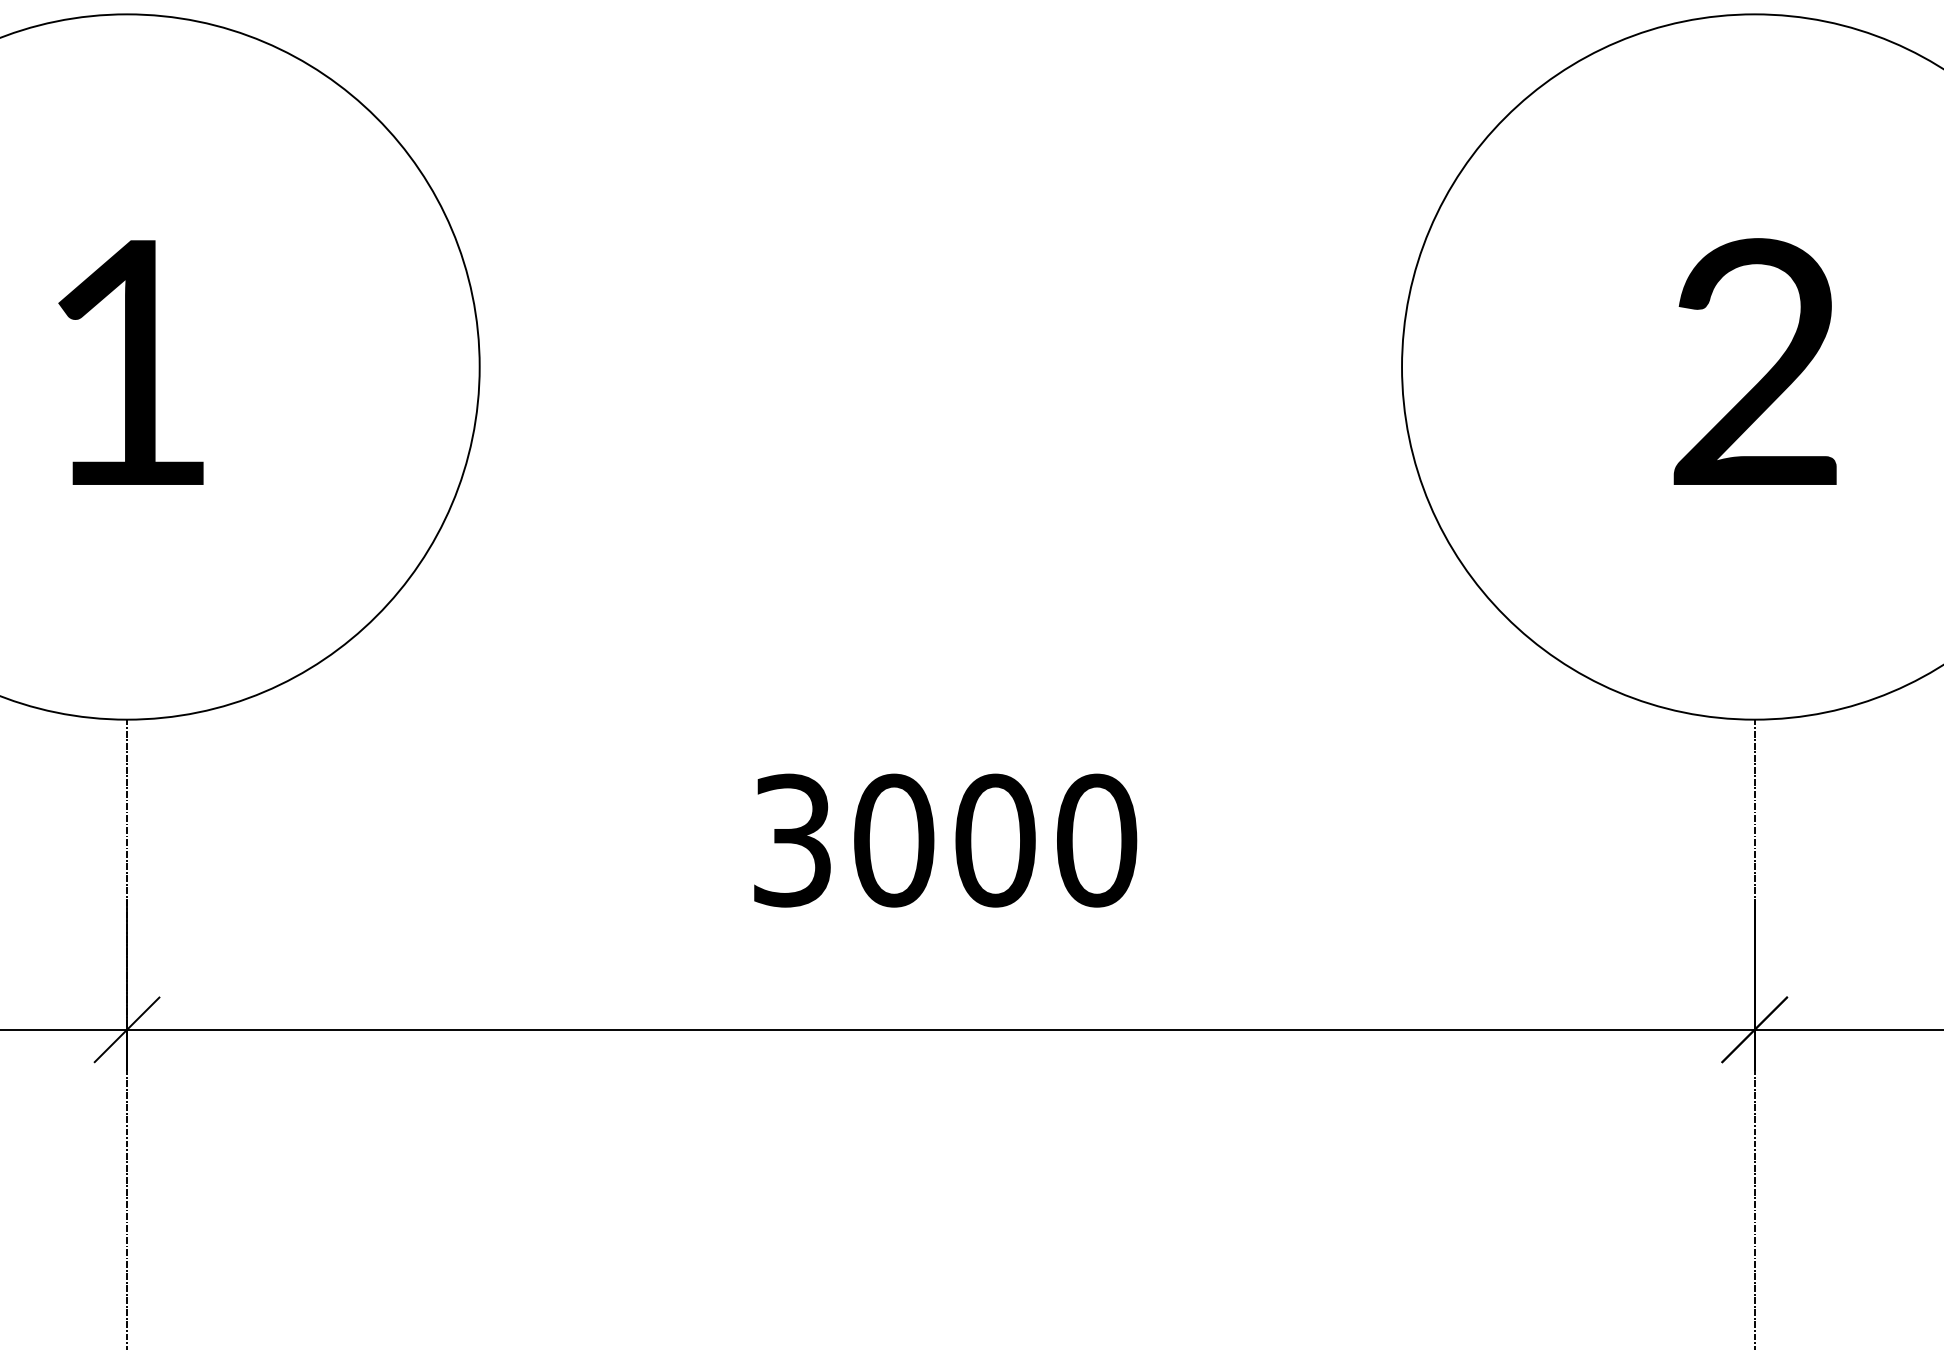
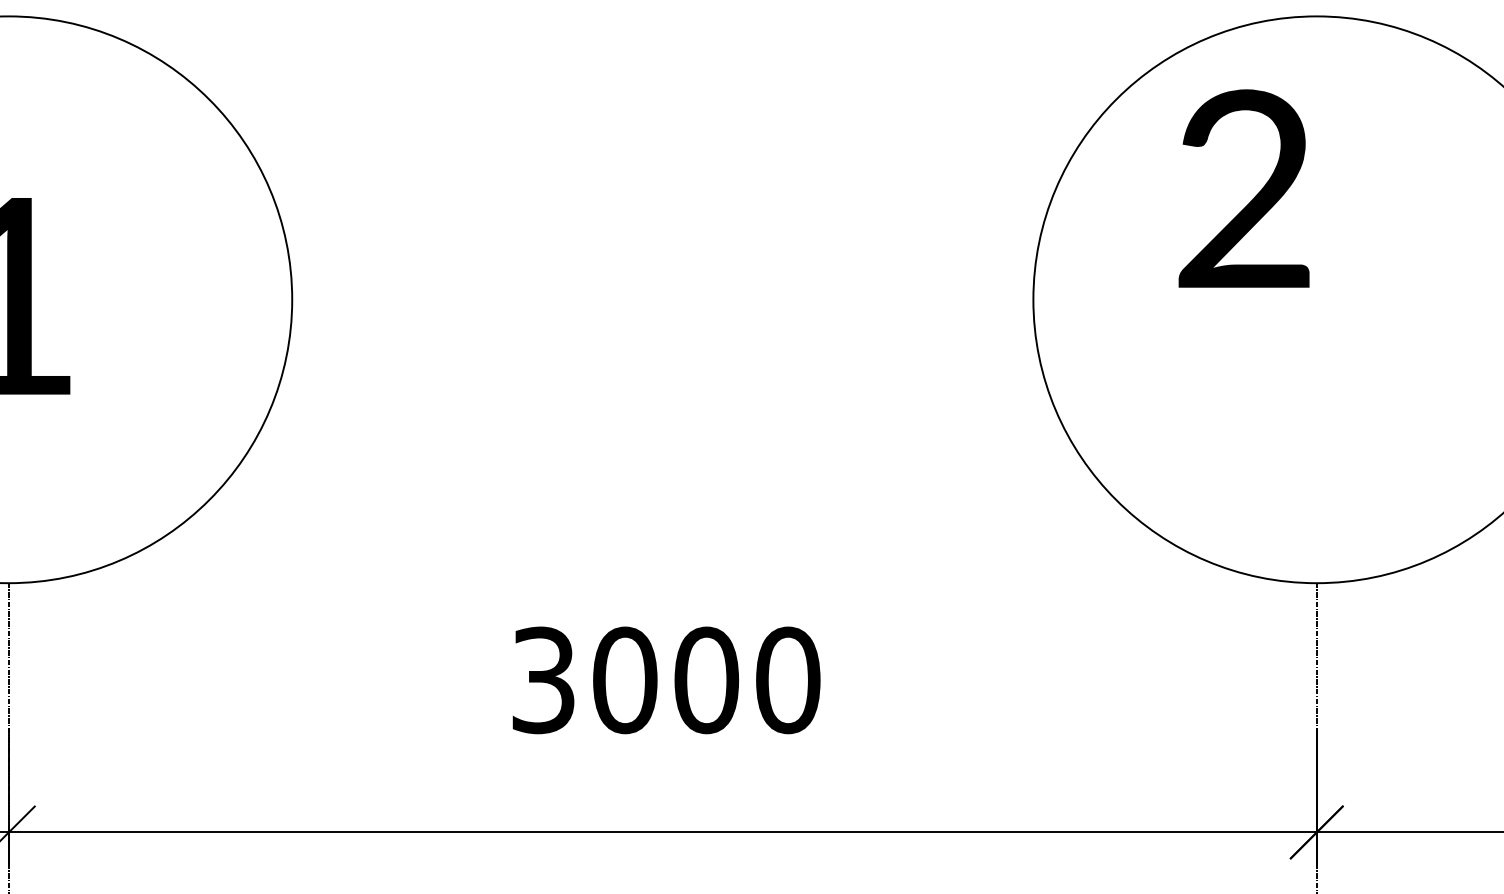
text: (1754, 361) -> (1243, 188), moved

